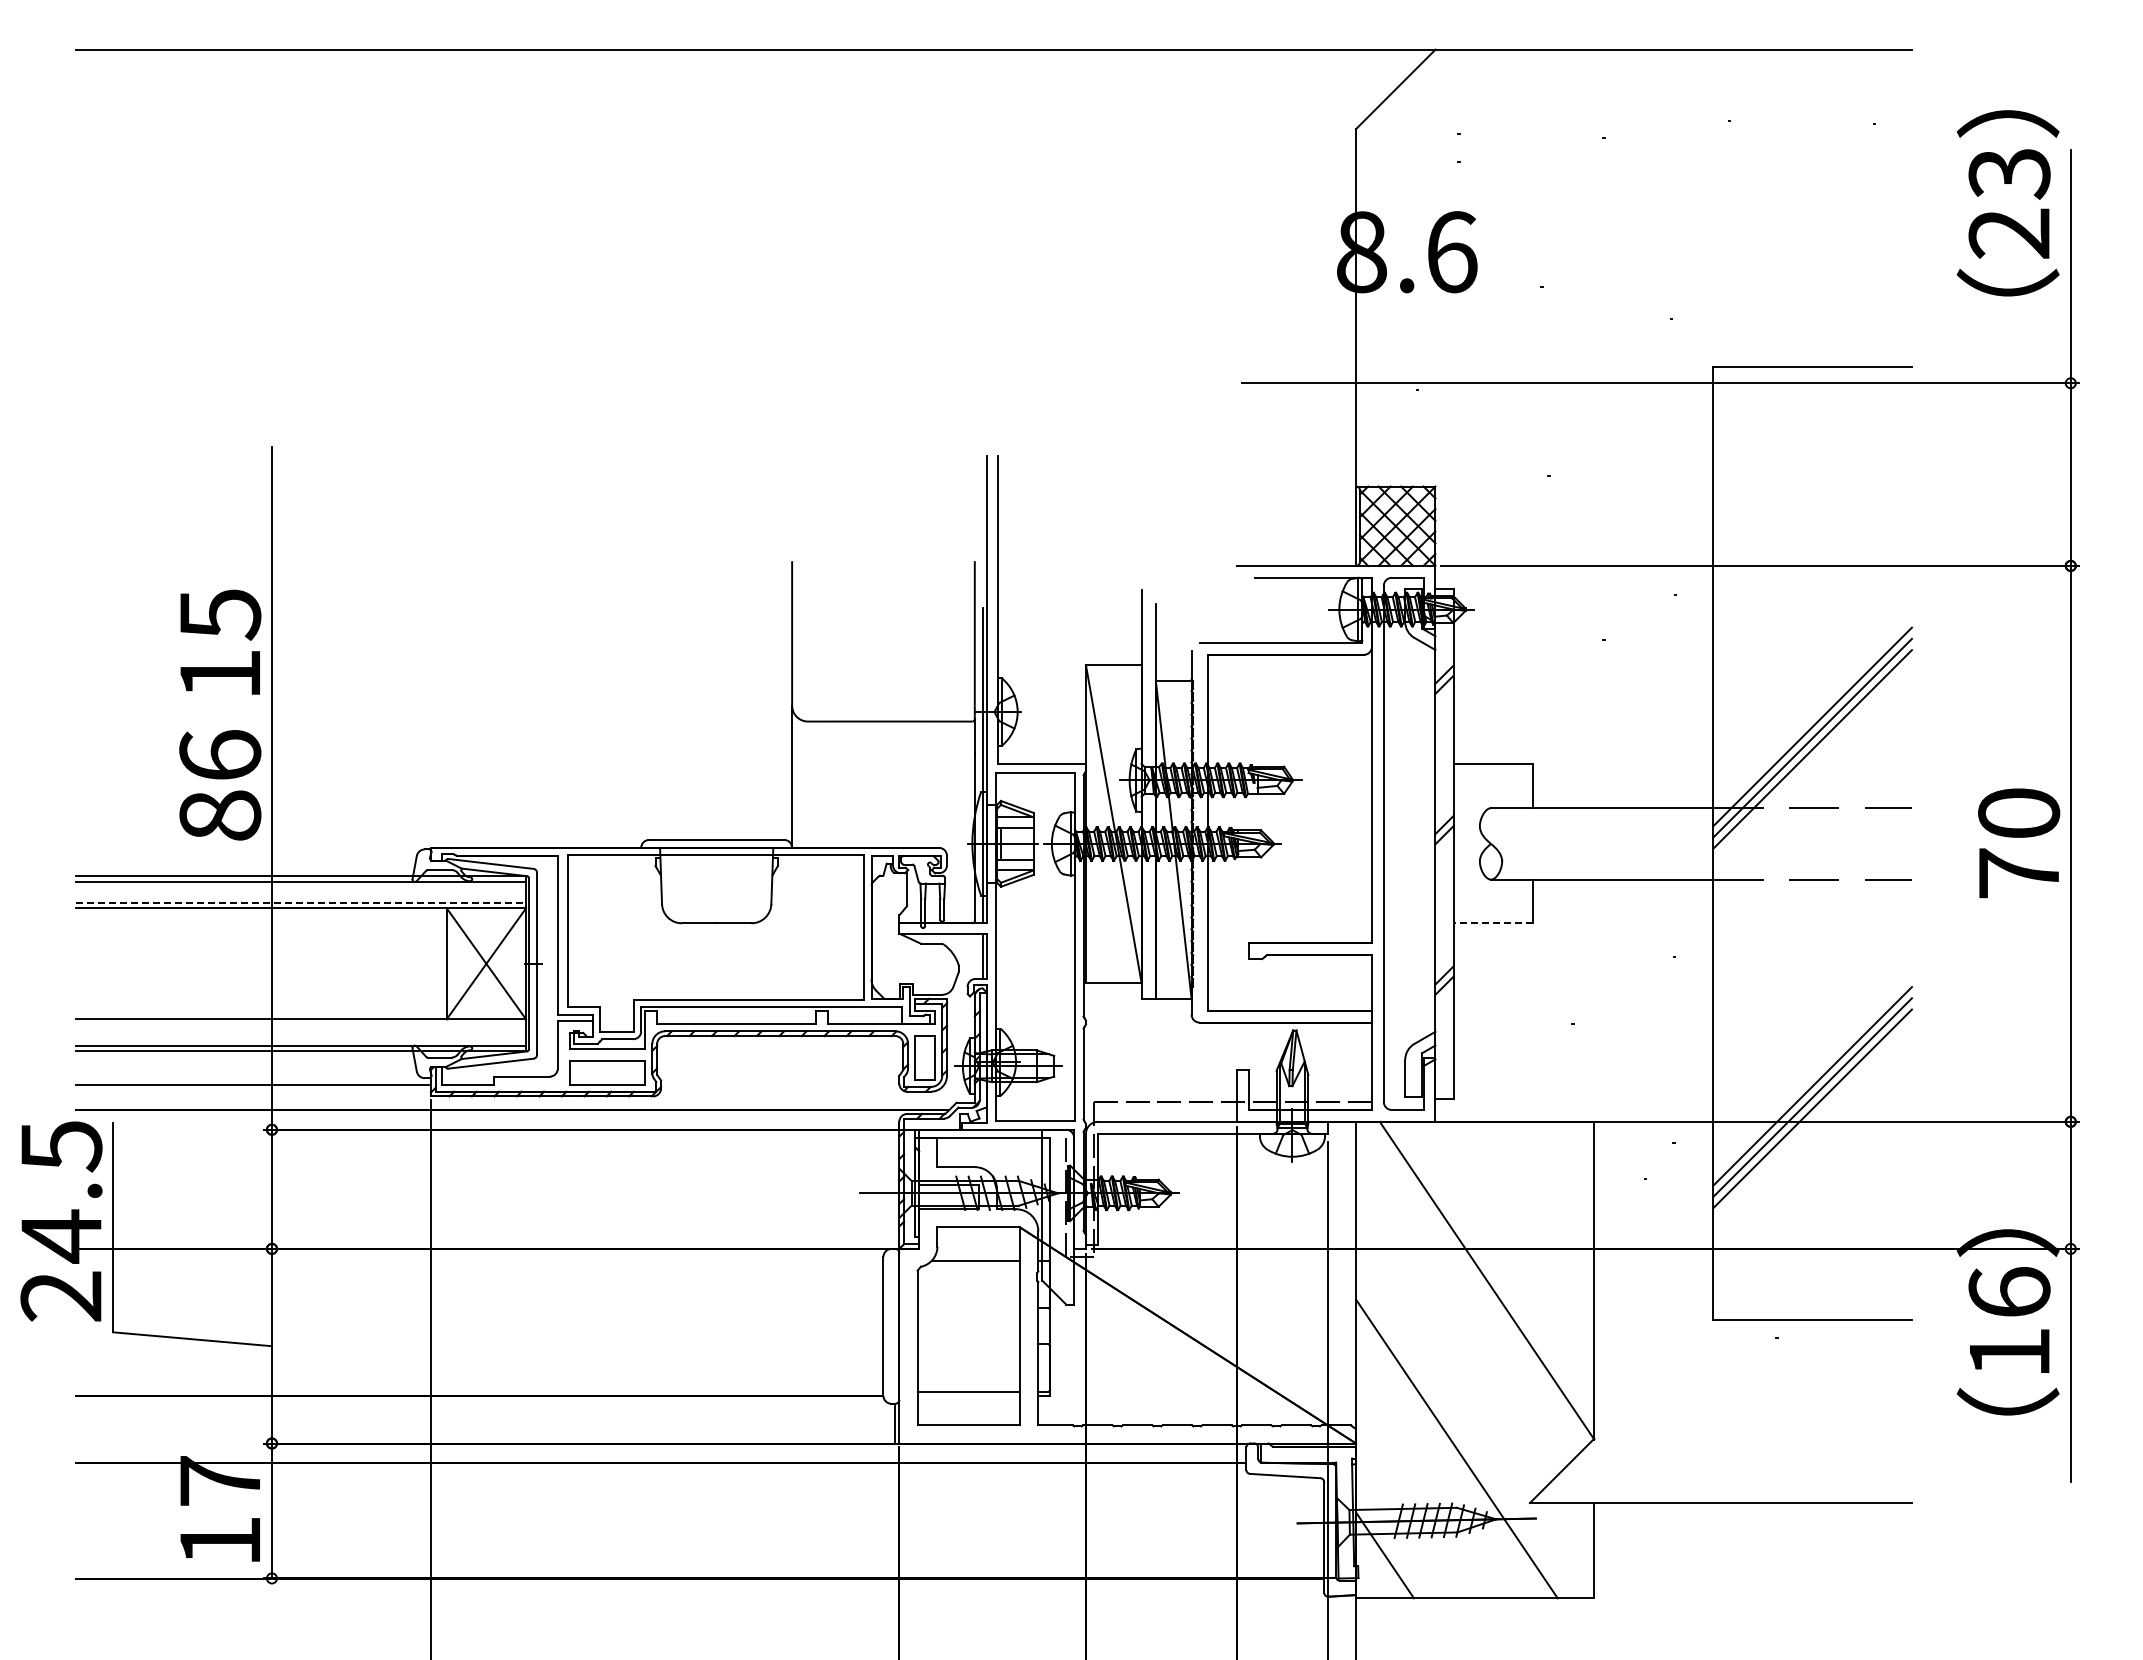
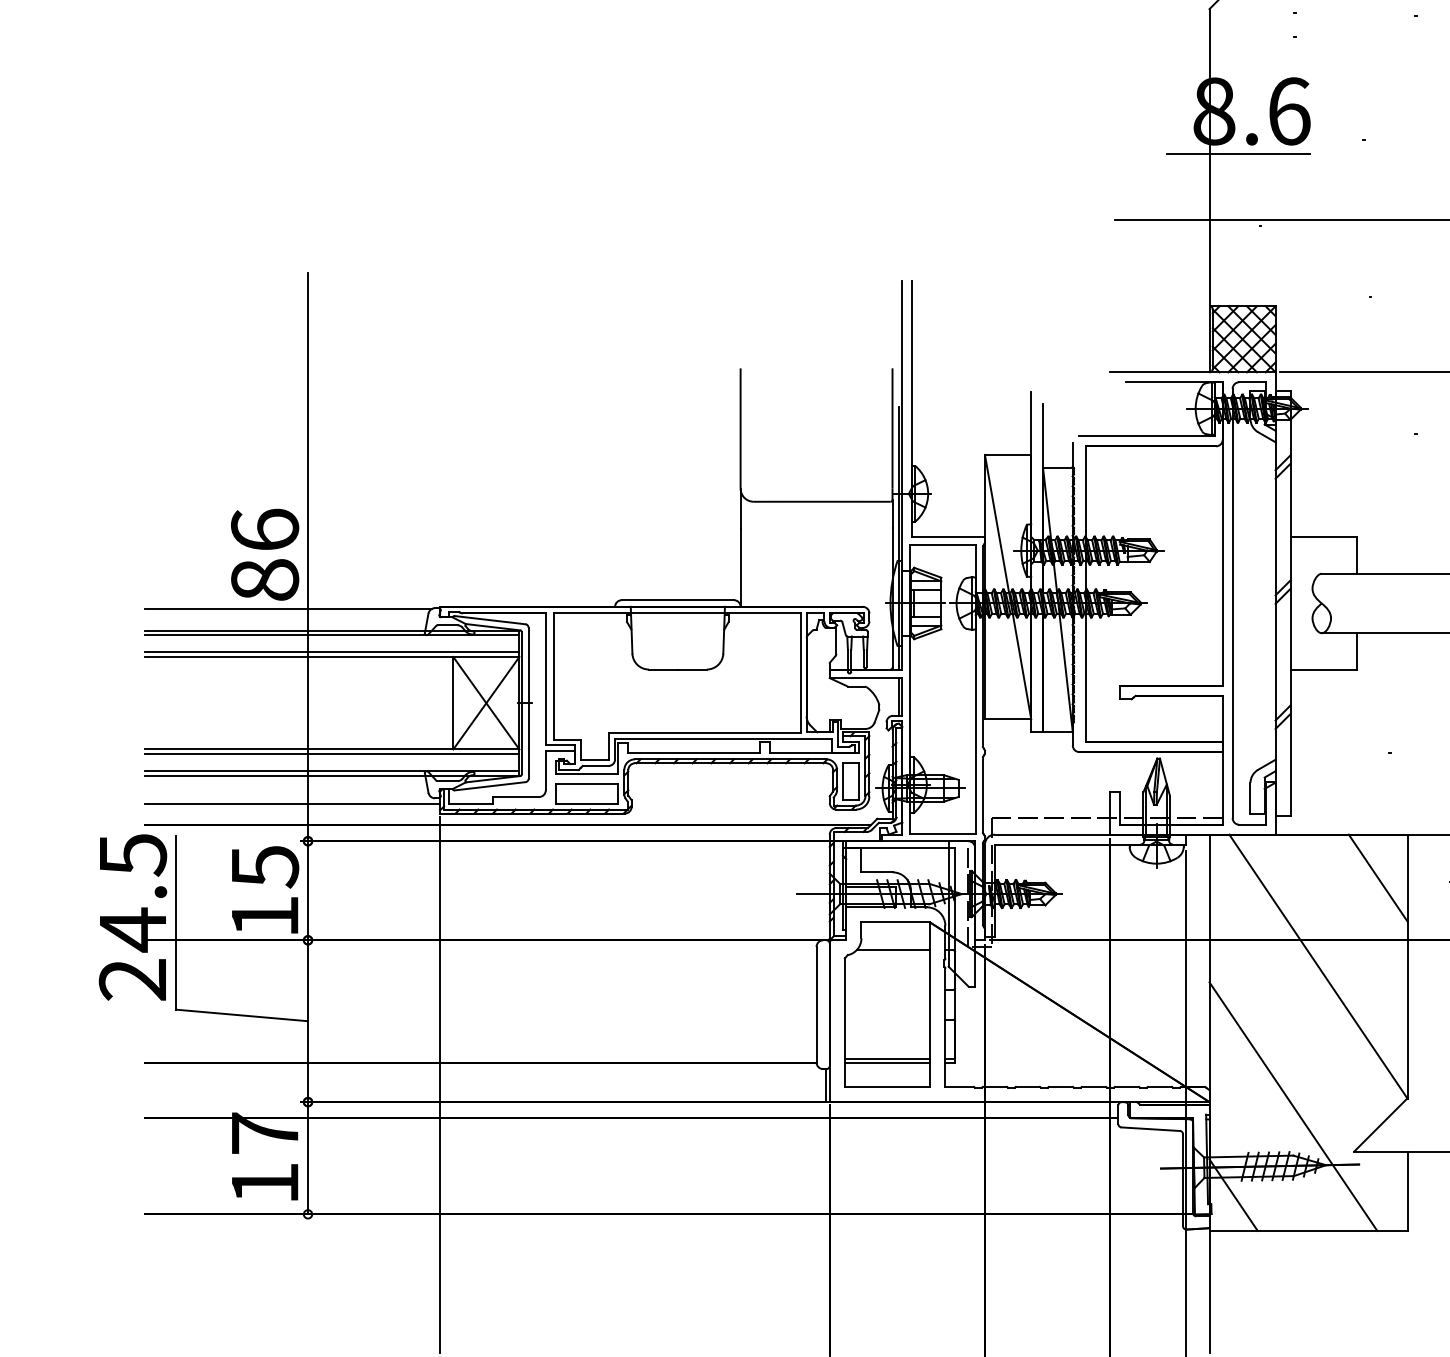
line: (1390, 303) -> (1238, 154), added
text: (220, 641) -> (265, 889), moved
line: (248, 850) -> (288, 608), added
line: (301, 902) -> (332, 652), dashed -> solid
line: (1493, 923) -> (1323, 669), dashed -> solid
line: (301, 1024) -> (332, 753), added
line: (1558, 1173) -> (1377, 877), added
line: (968, 1395) -> (887, 1062), added

